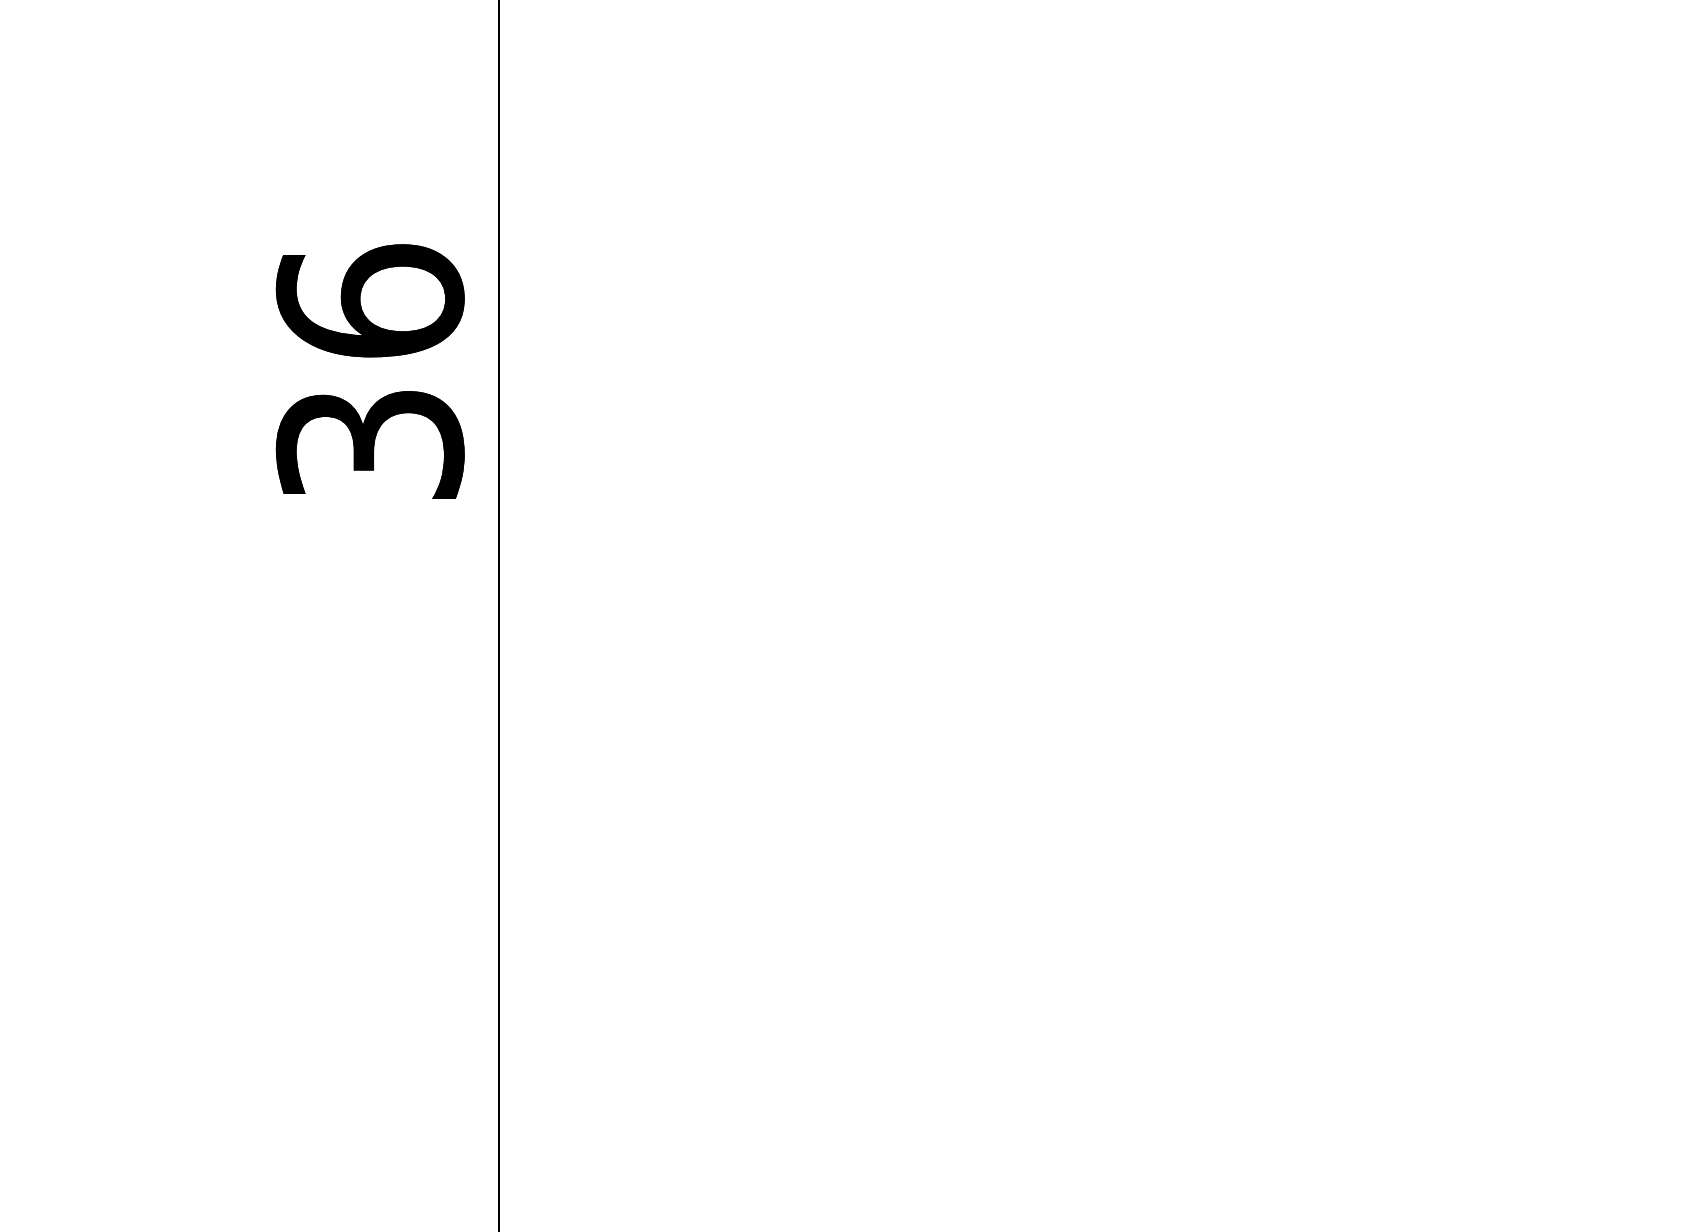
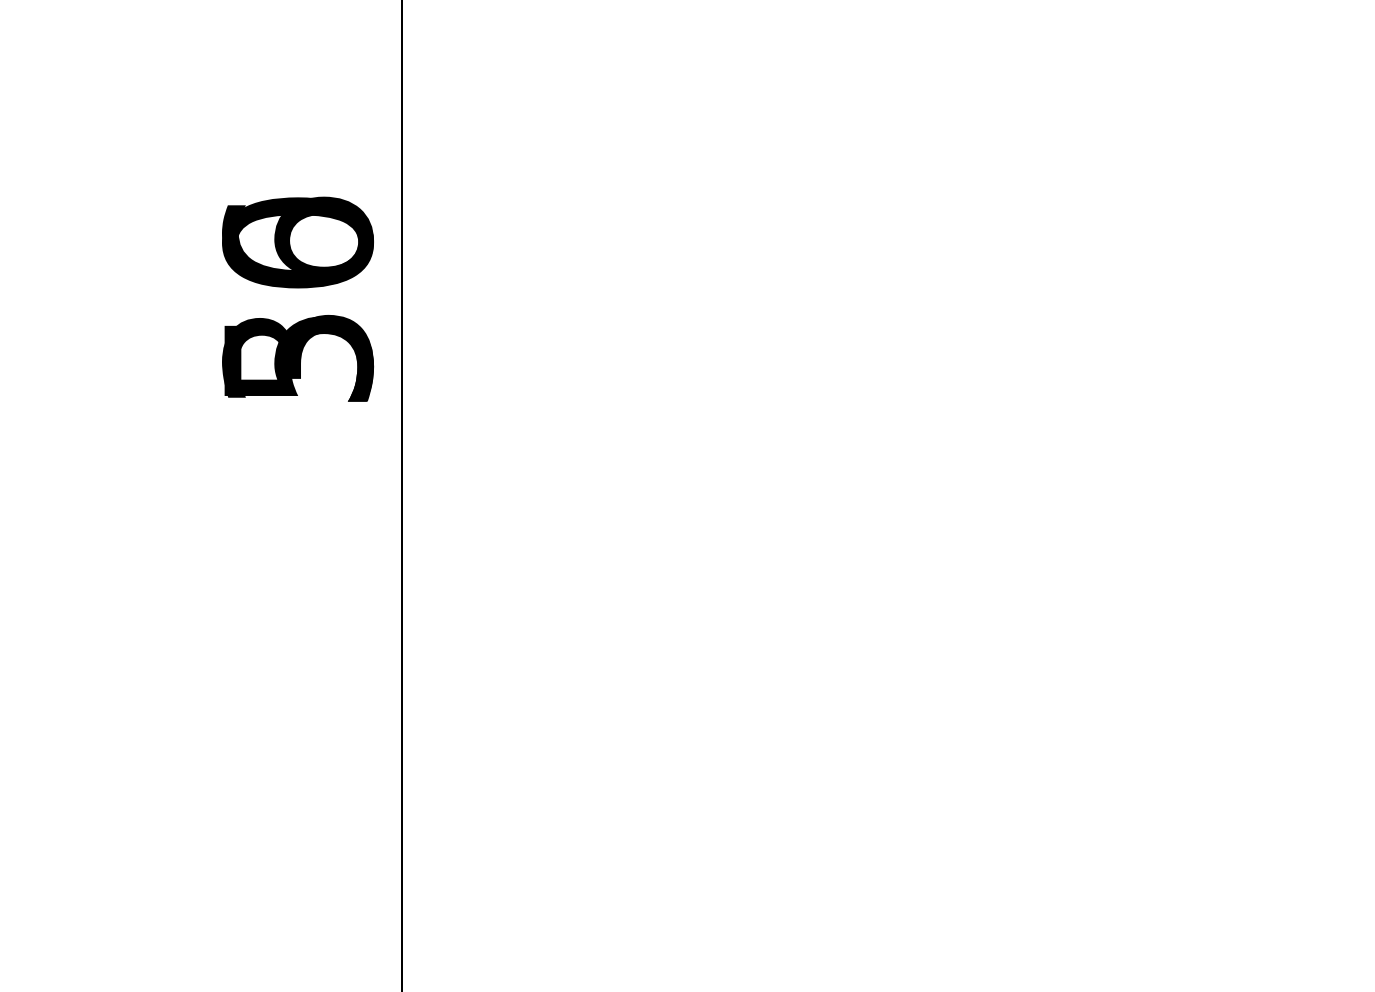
text: (369, 370) -> (297, 298), 36 -> 50

